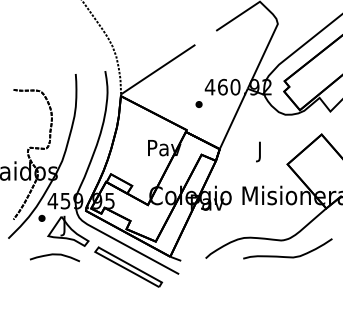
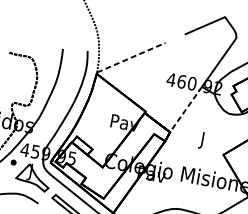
line: (158, 69) -> (131, 57), solid -> dashed
part: (198, 104) -> (159, 92), removed
line: (233, 119) -> (185, 109), solid -> dashed

